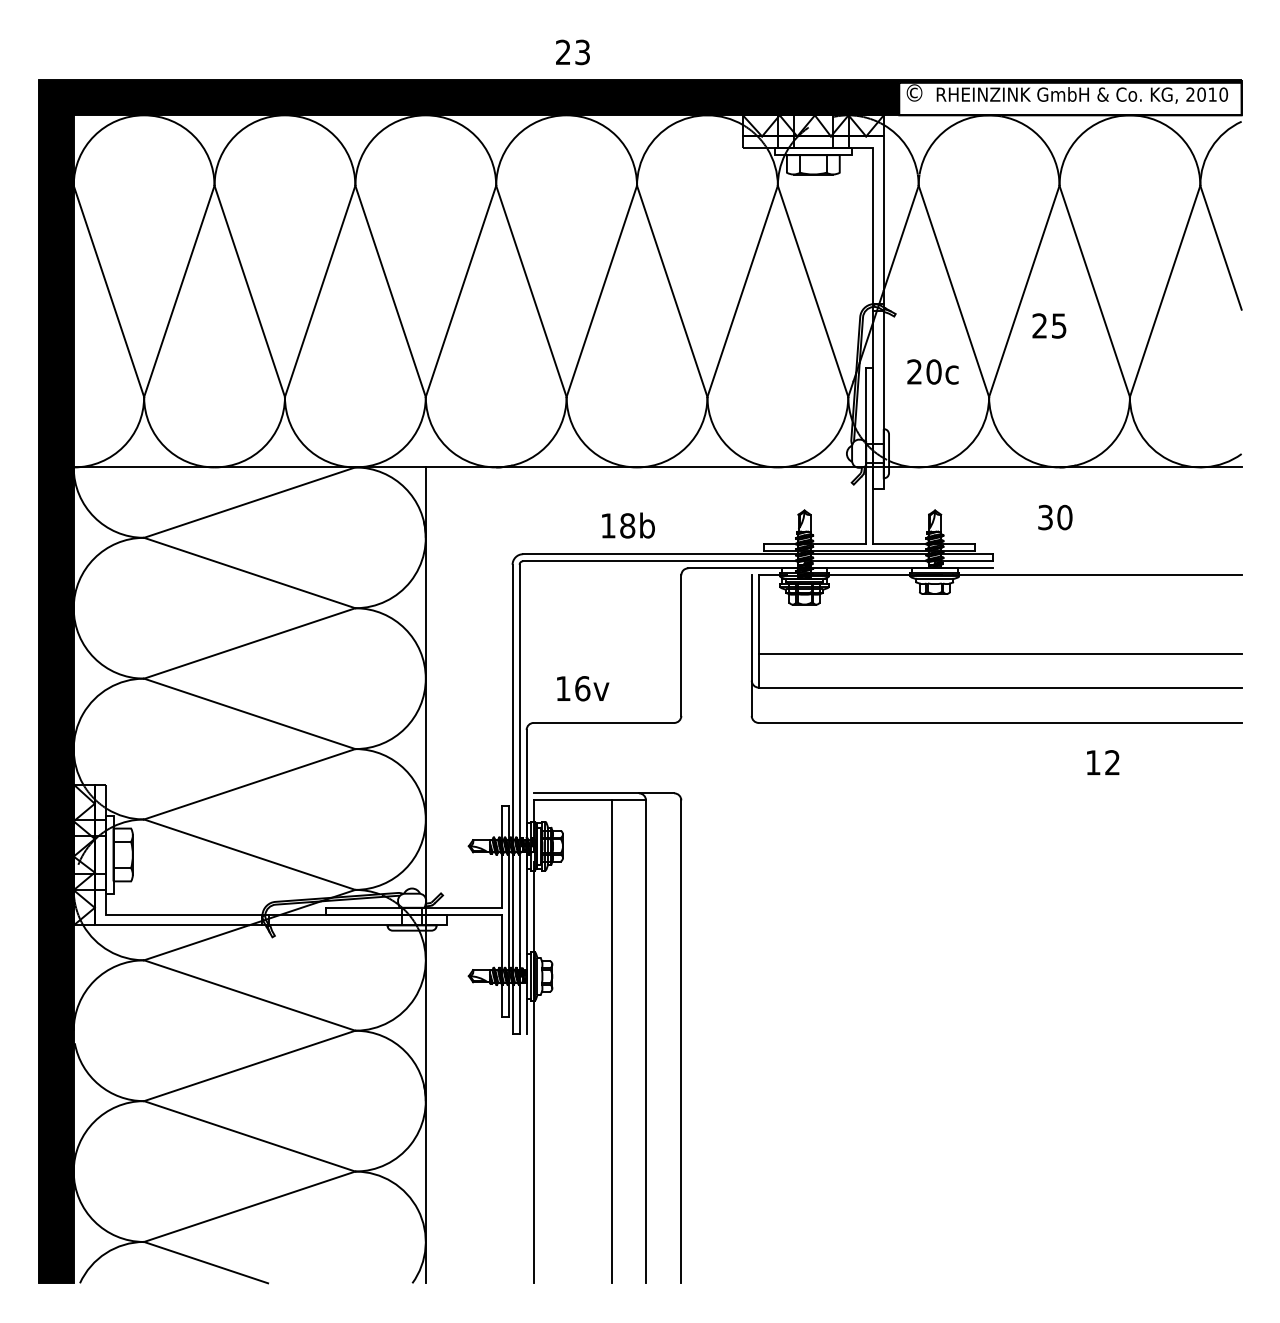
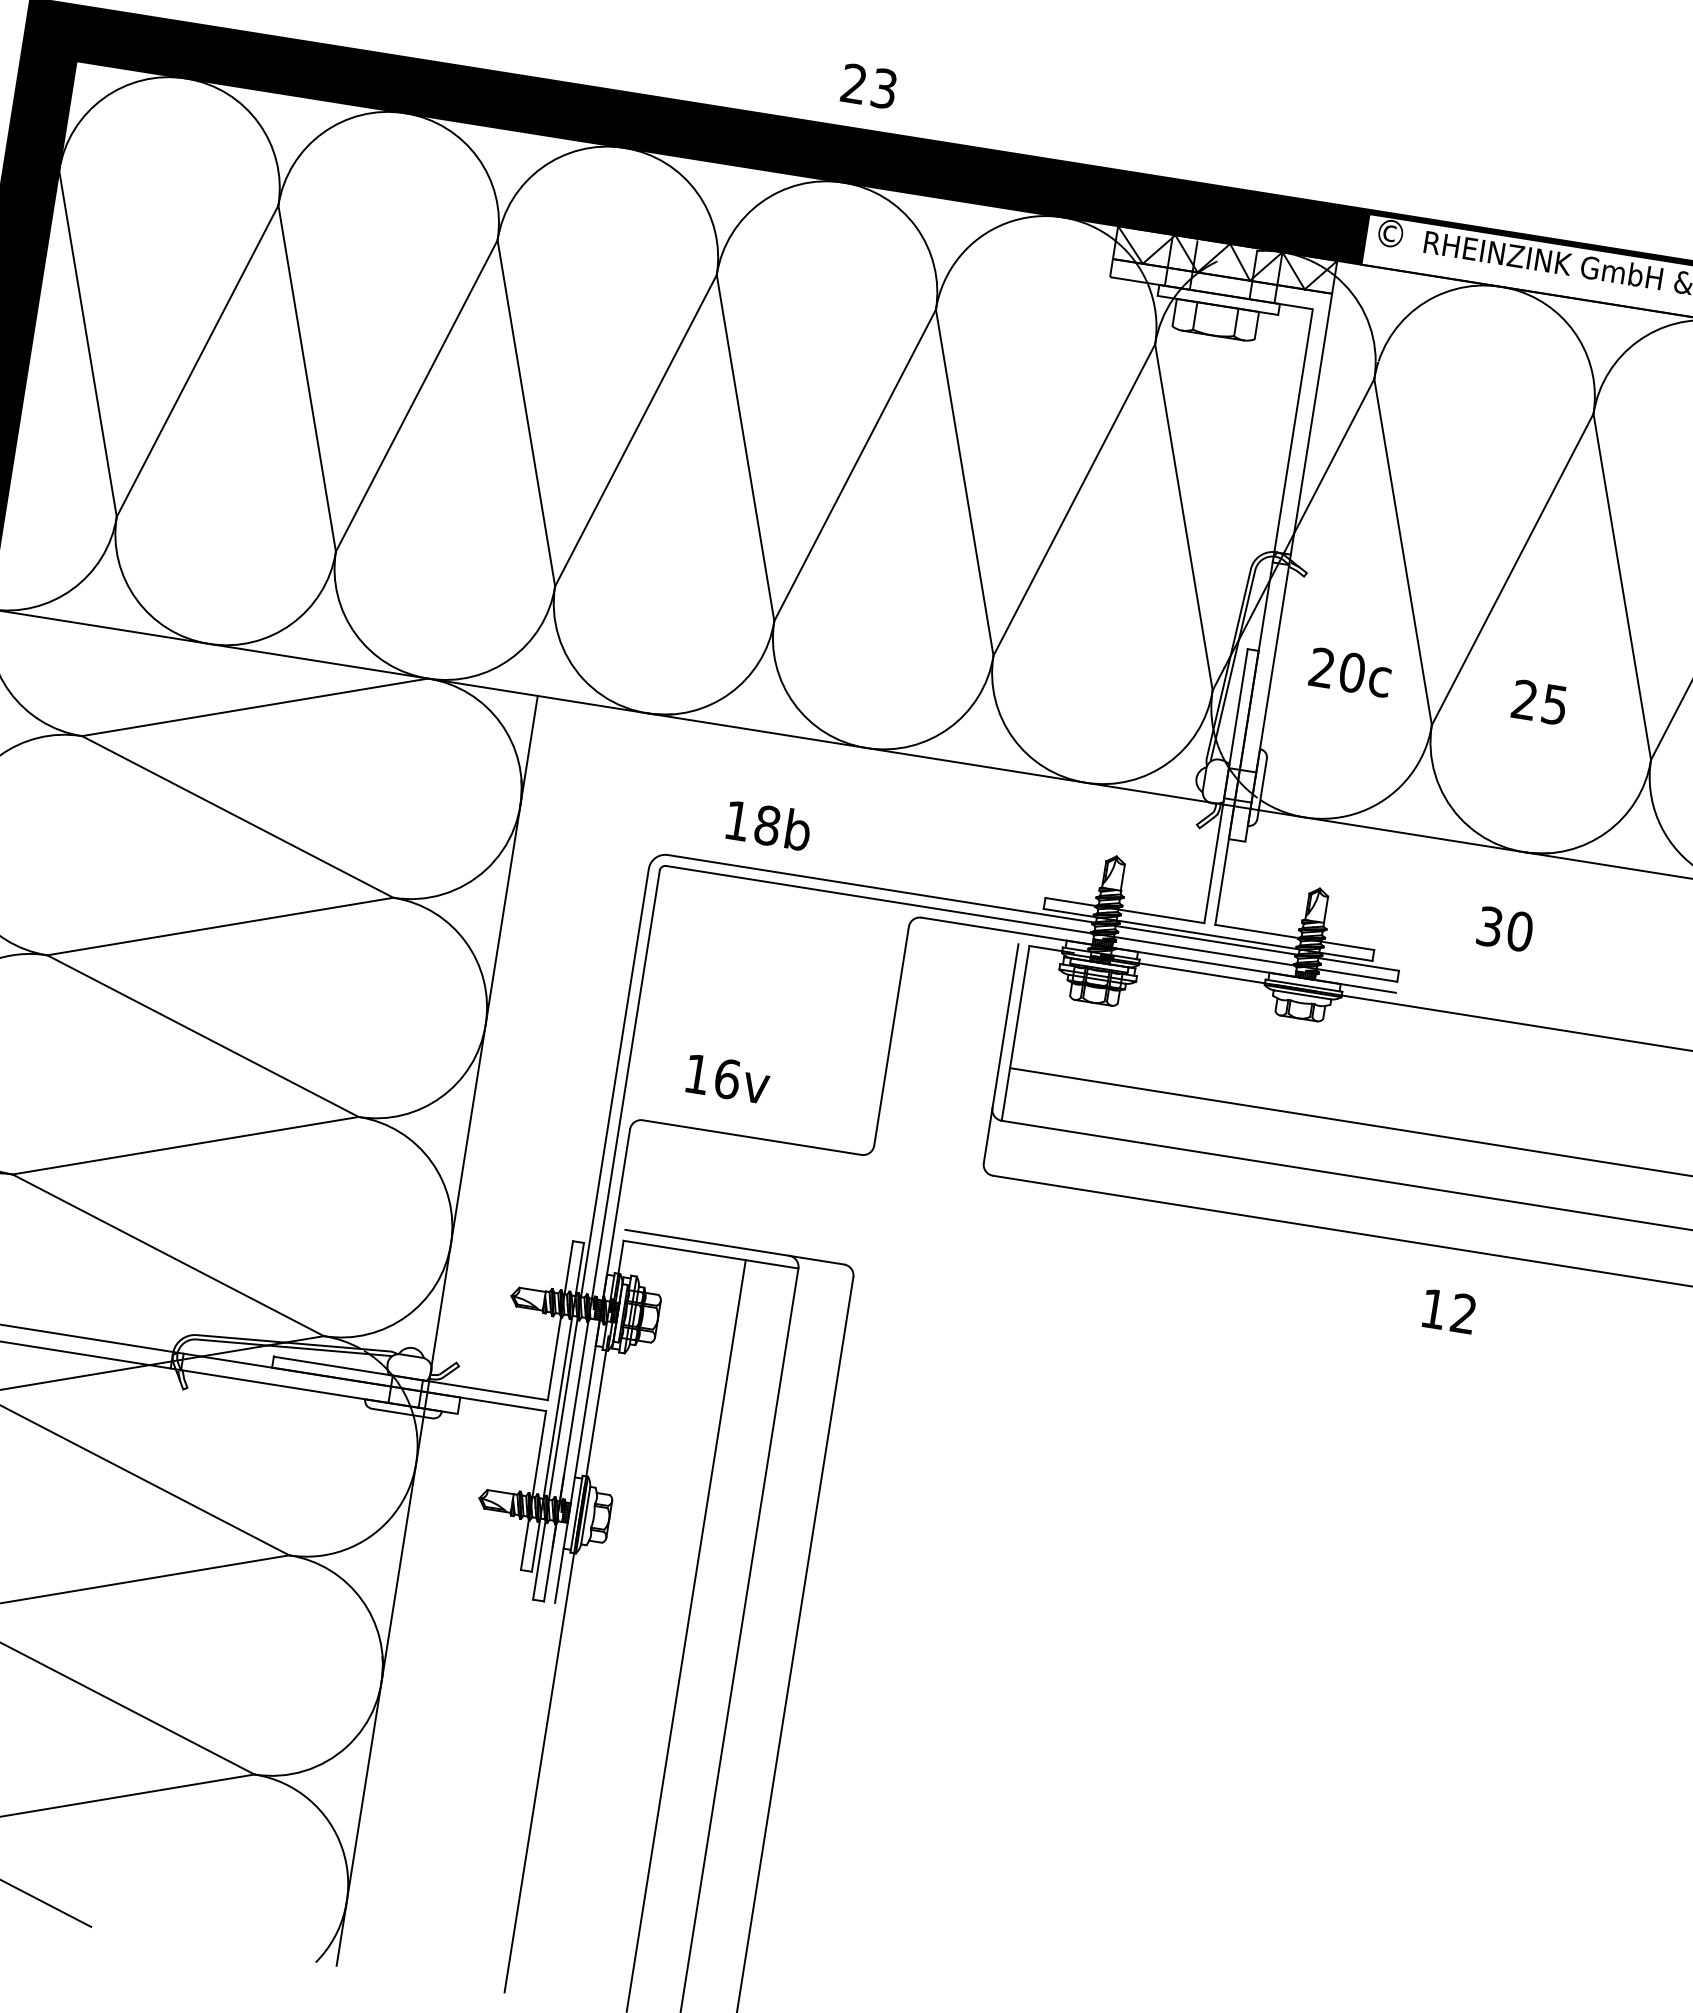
text: (1049, 325) -> (1539, 701), moved
text: (628, 525) -> (768, 825), moved
text: (1103, 762) -> (1449, 1311), moved

